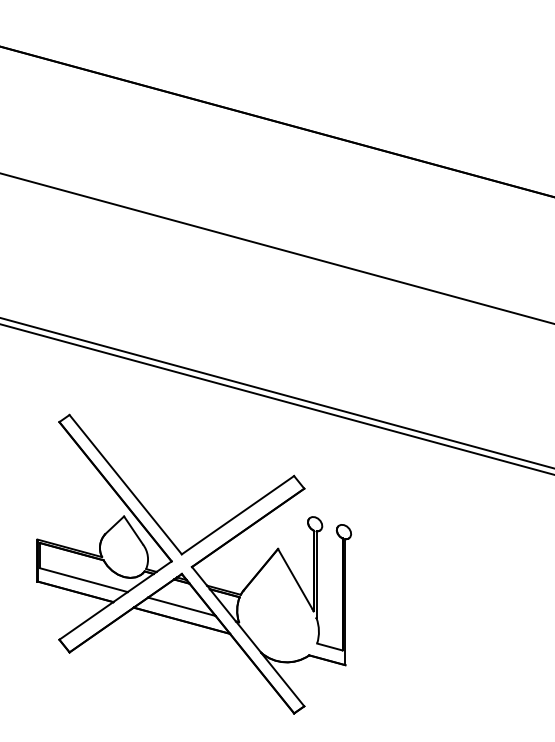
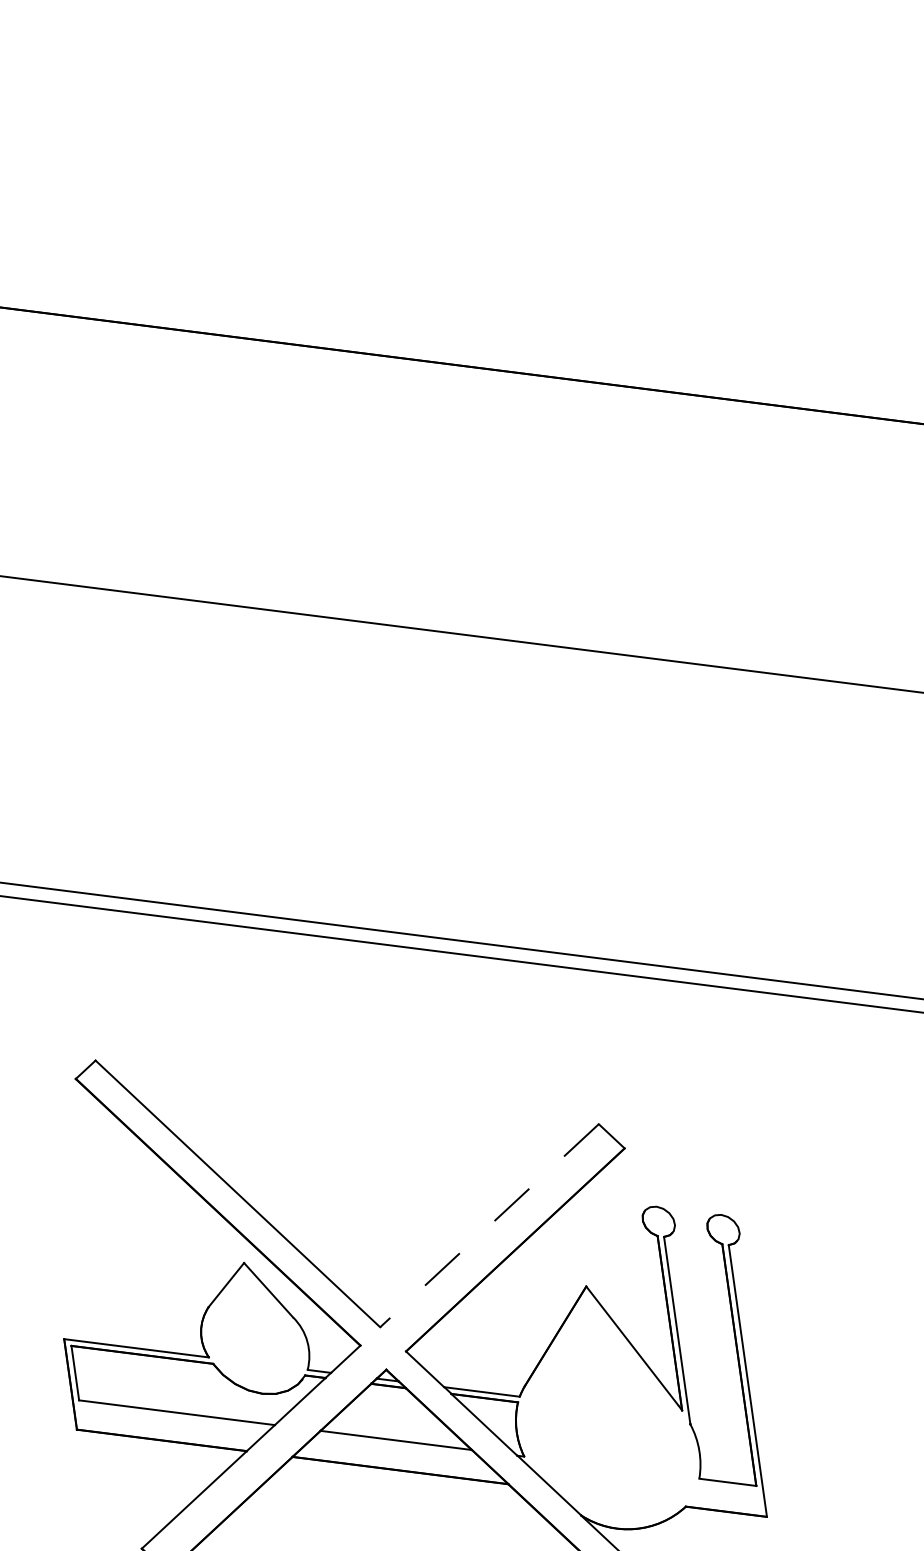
line: (237, 515) -> (488, 1226), solid -> dashed

